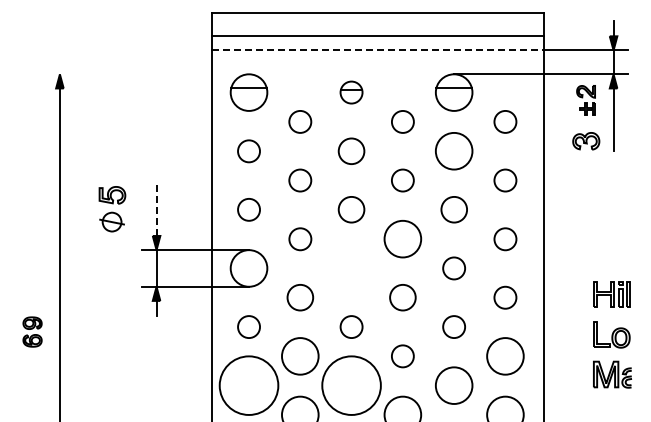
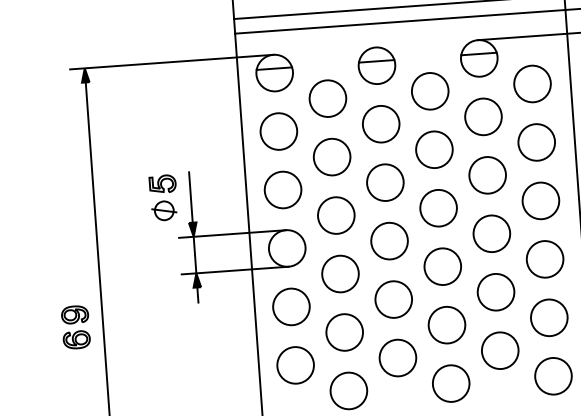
line: (377, 50) -> (399, 21), dashed -> solid
line: (147, 74) -> (172, 62), added
part: (351, 92) -> (376, 65), size x1.67
circle: (300, 121) -> (328, 98), size x1.67
circle: (402, 121) -> (429, 90), size x1.67
circle: (505, 121) -> (532, 83), size x1.67
circle: (248, 151) -> (278, 131), size x1.67
circle: (351, 151) -> (381, 124), size x1.43
circle: (300, 180) -> (332, 157), size x1.67
circle: (402, 180) -> (434, 149), size x1.67
circle: (505, 180) -> (536, 142), size x1.67
part: (112, 209) -> (163, 198), moved
circle: (248, 209) -> (282, 189), size x1.67
circle: (351, 209) -> (385, 182), size x1.43
circle: (454, 209) -> (487, 174), size x1.43
line: (156, 211) -> (190, 198), dashed -> solid
circle: (300, 239) -> (336, 215), size x1.67
circle: (505, 239) -> (541, 201), size x1.67
circle: (351, 268) -> (389, 241), added
circle: (453, 268) -> (491, 233), size x1.67
circle: (300, 297) -> (340, 273), size x1.43
circle: (402, 297) -> (442, 266), size x1.43
circle: (505, 297) -> (545, 259), size x1.67
circle: (248, 326) -> (290, 306), size x1.67
circle: (351, 326) -> (393, 299), size x1.67
circle: (453, 326) -> (495, 291), size x1.67
part: (32, 331) -> (75, 326), size x1.43
circle: (402, 356) -> (446, 325), size x1.67
circle: (248, 385) -> (295, 365), size x0.62
circle: (351, 385) -> (397, 357), size x0.62

